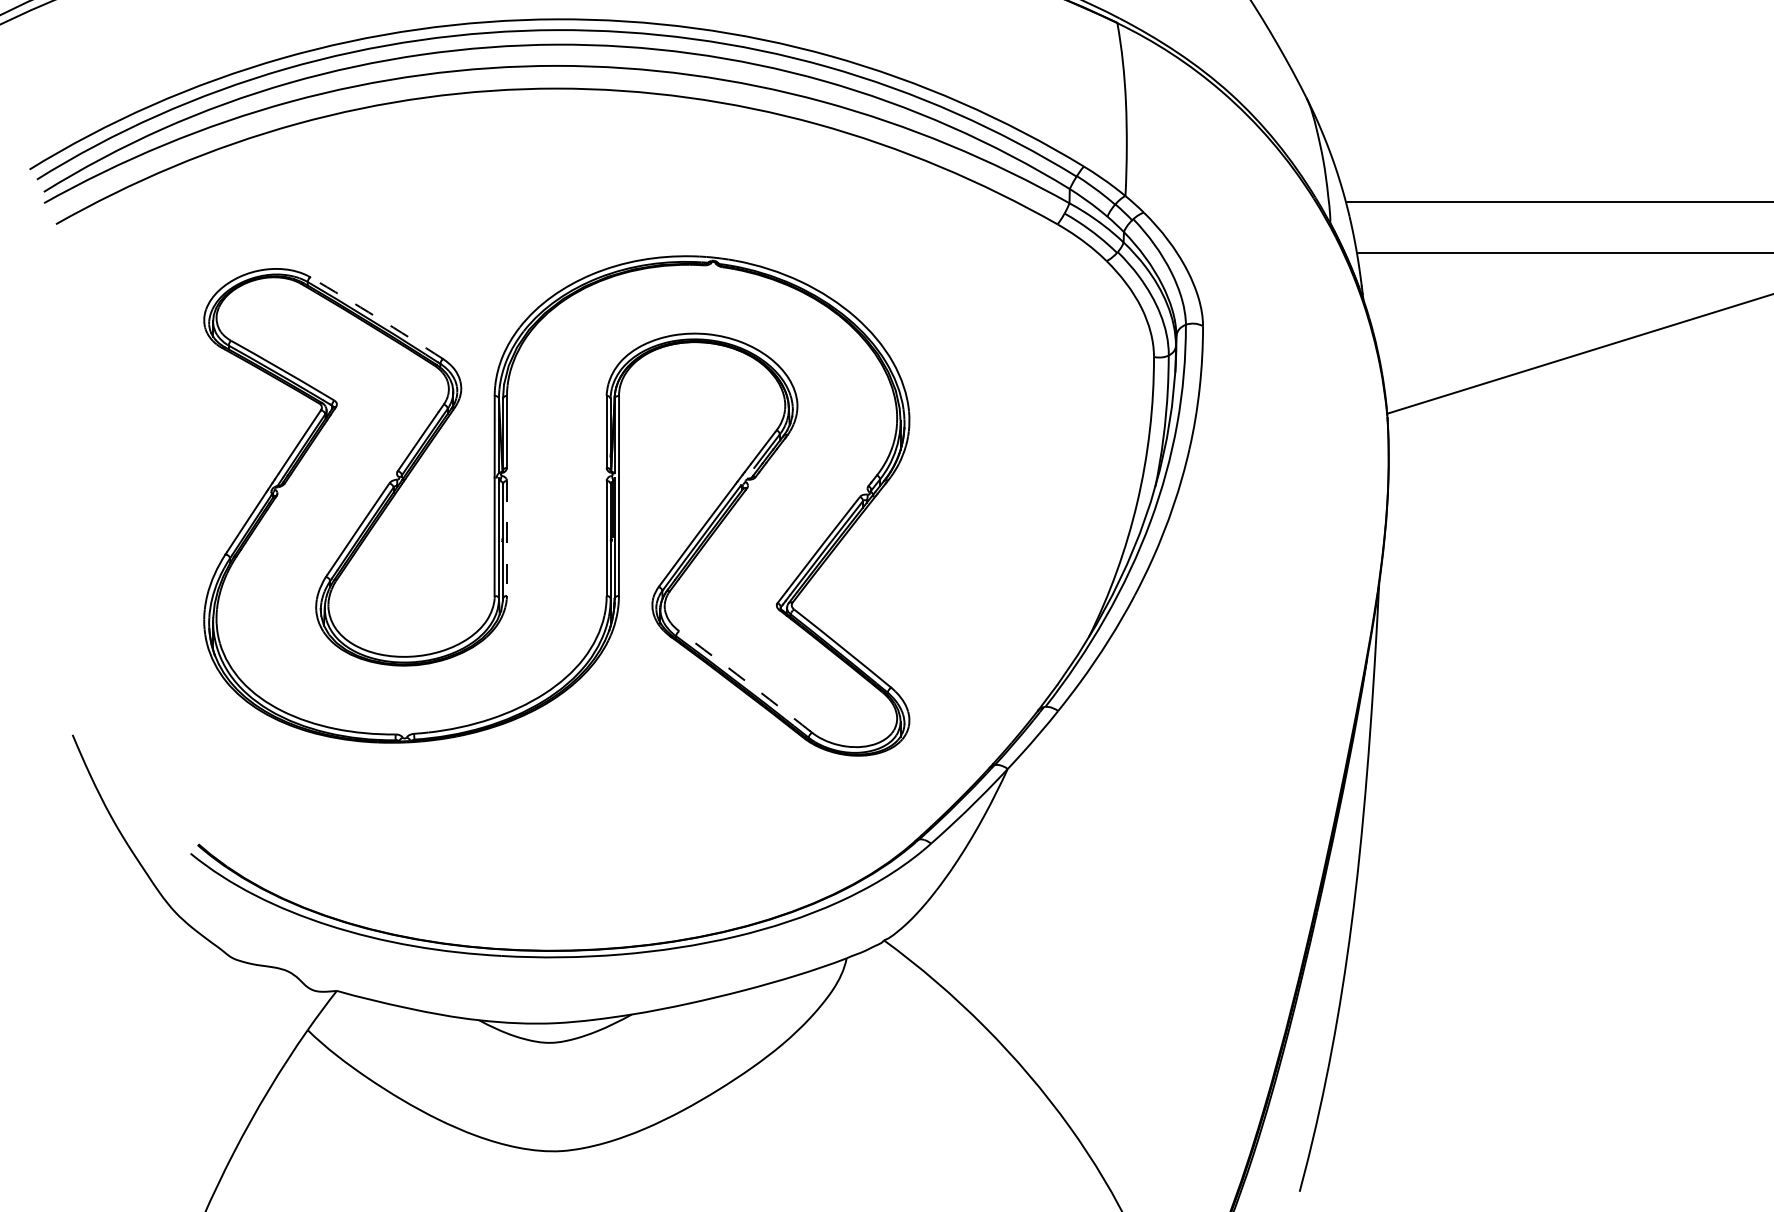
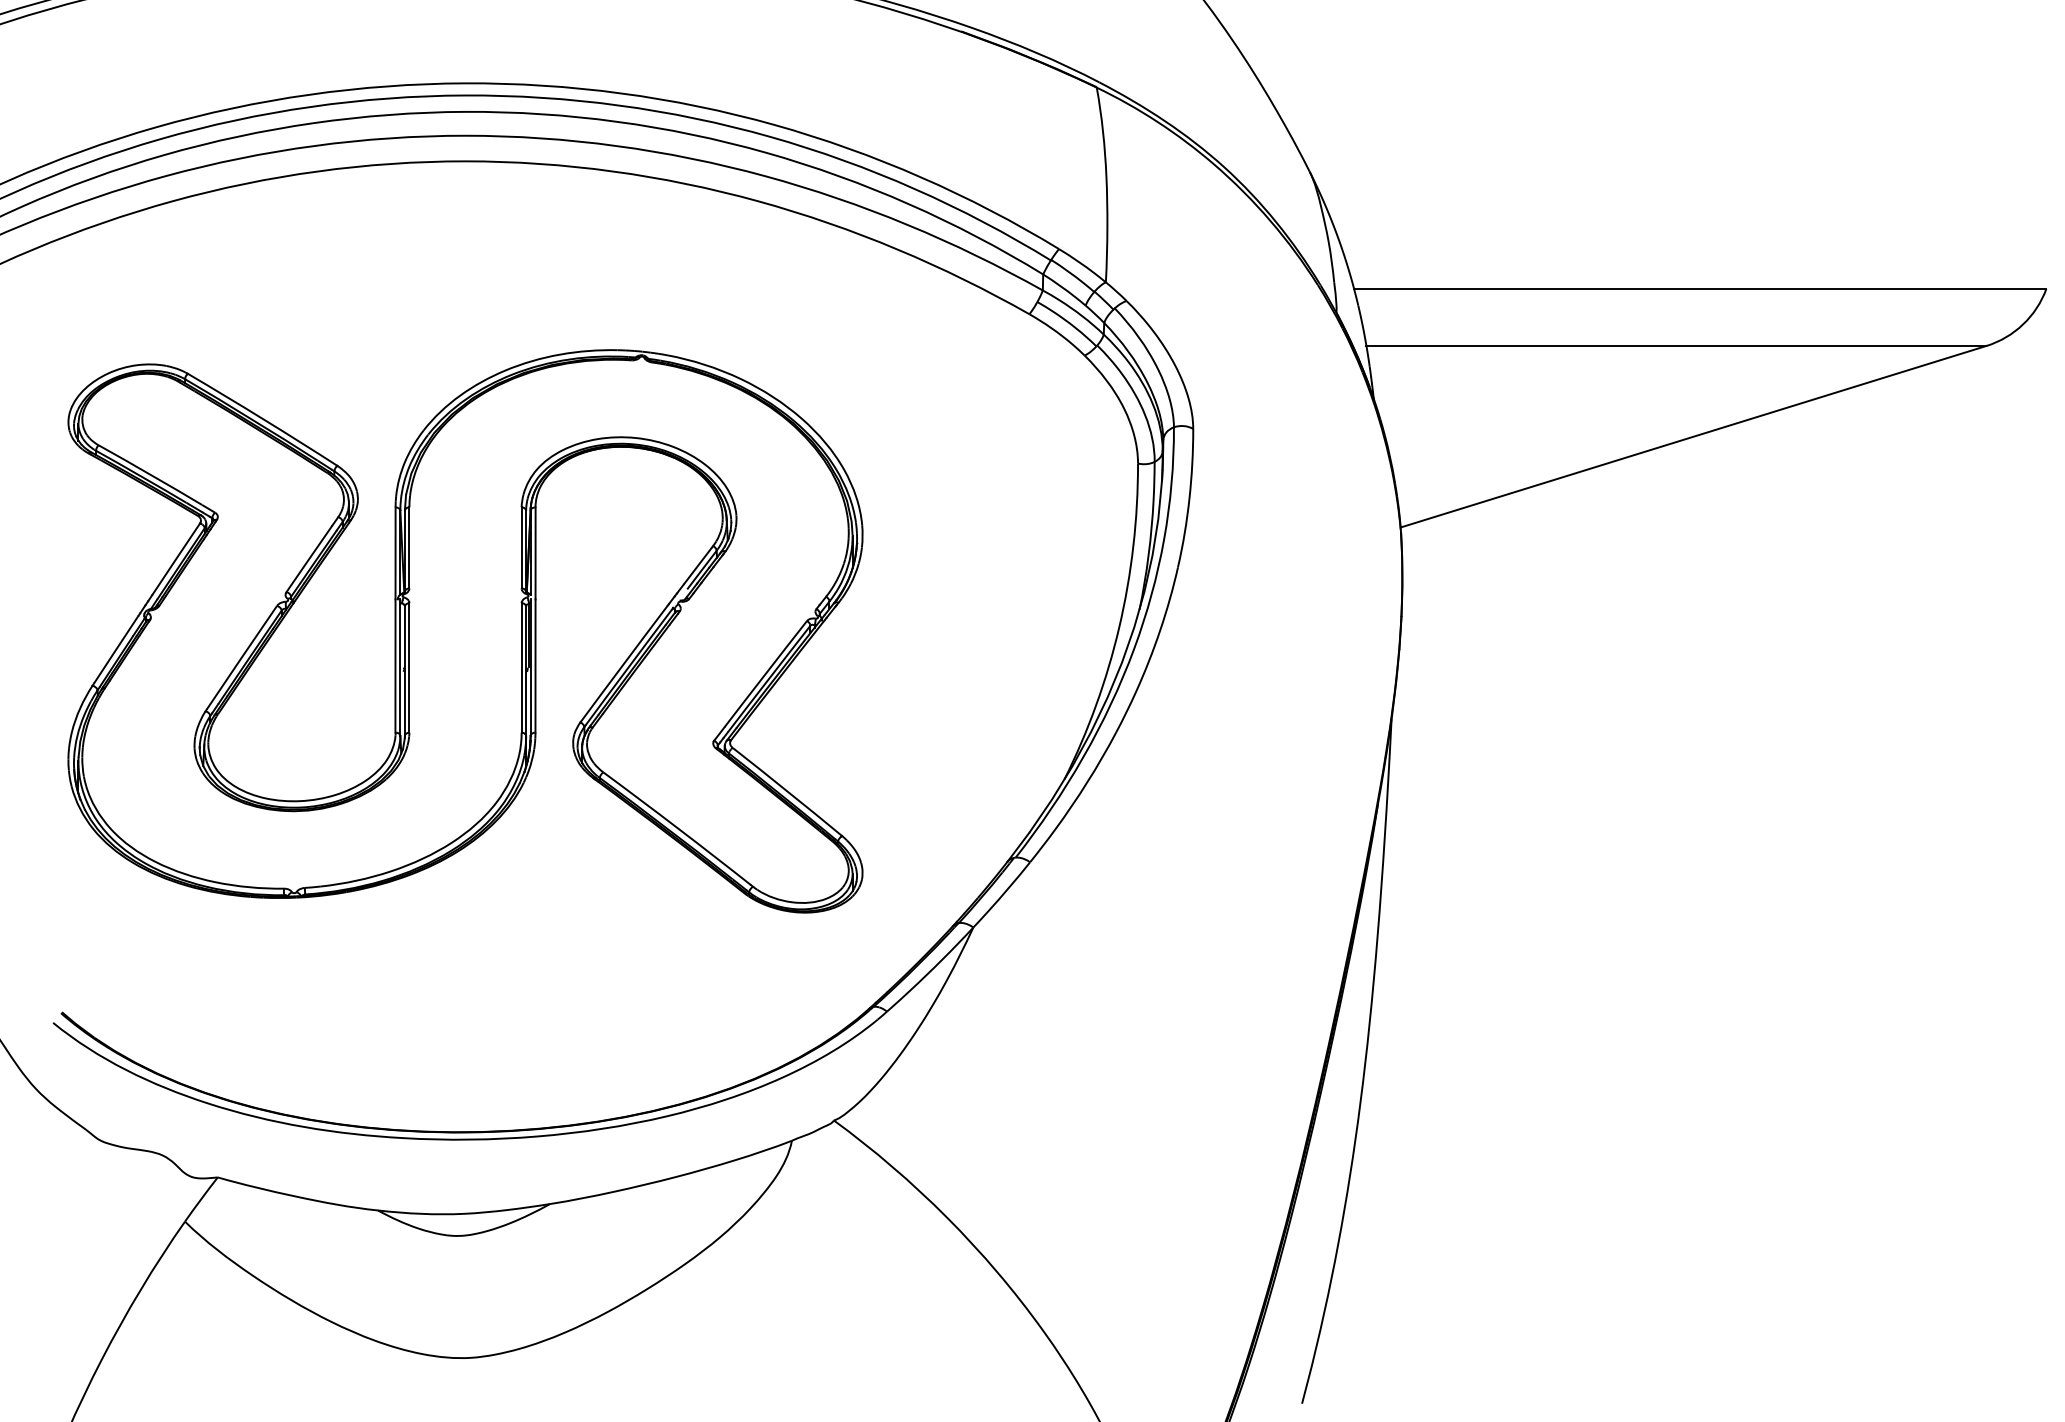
arc: (377, 317) -> (263, 419), dashed -> solid
line: (507, 538) -> (409, 667), dashed -> solid
arc: (745, 681) -> (677, 828), dashed -> solid

